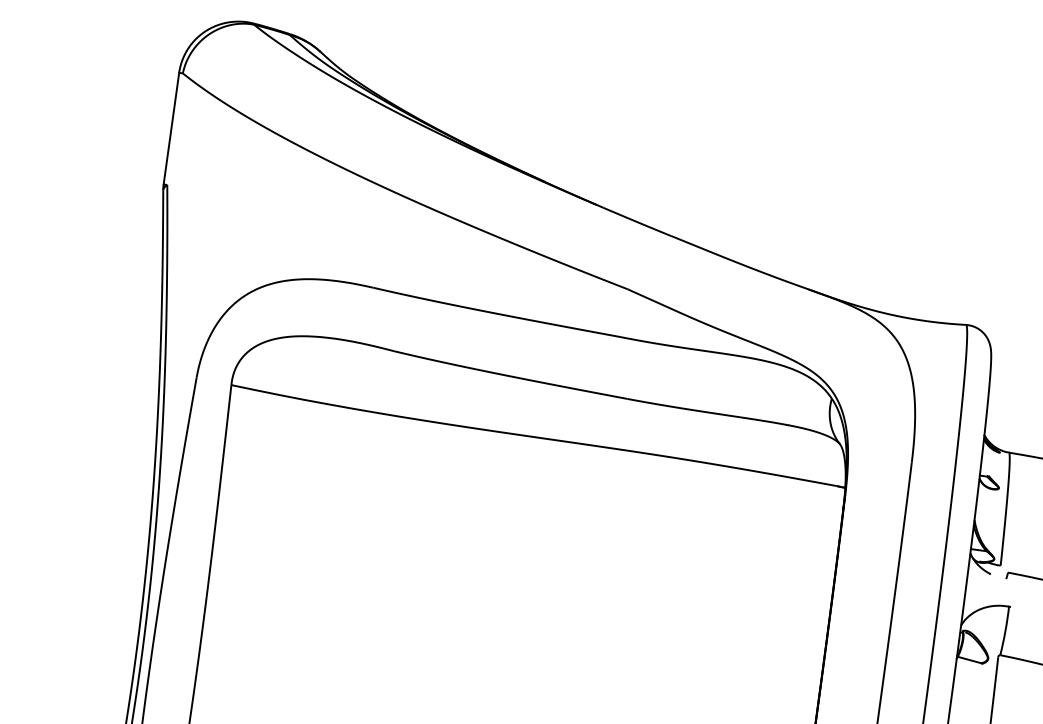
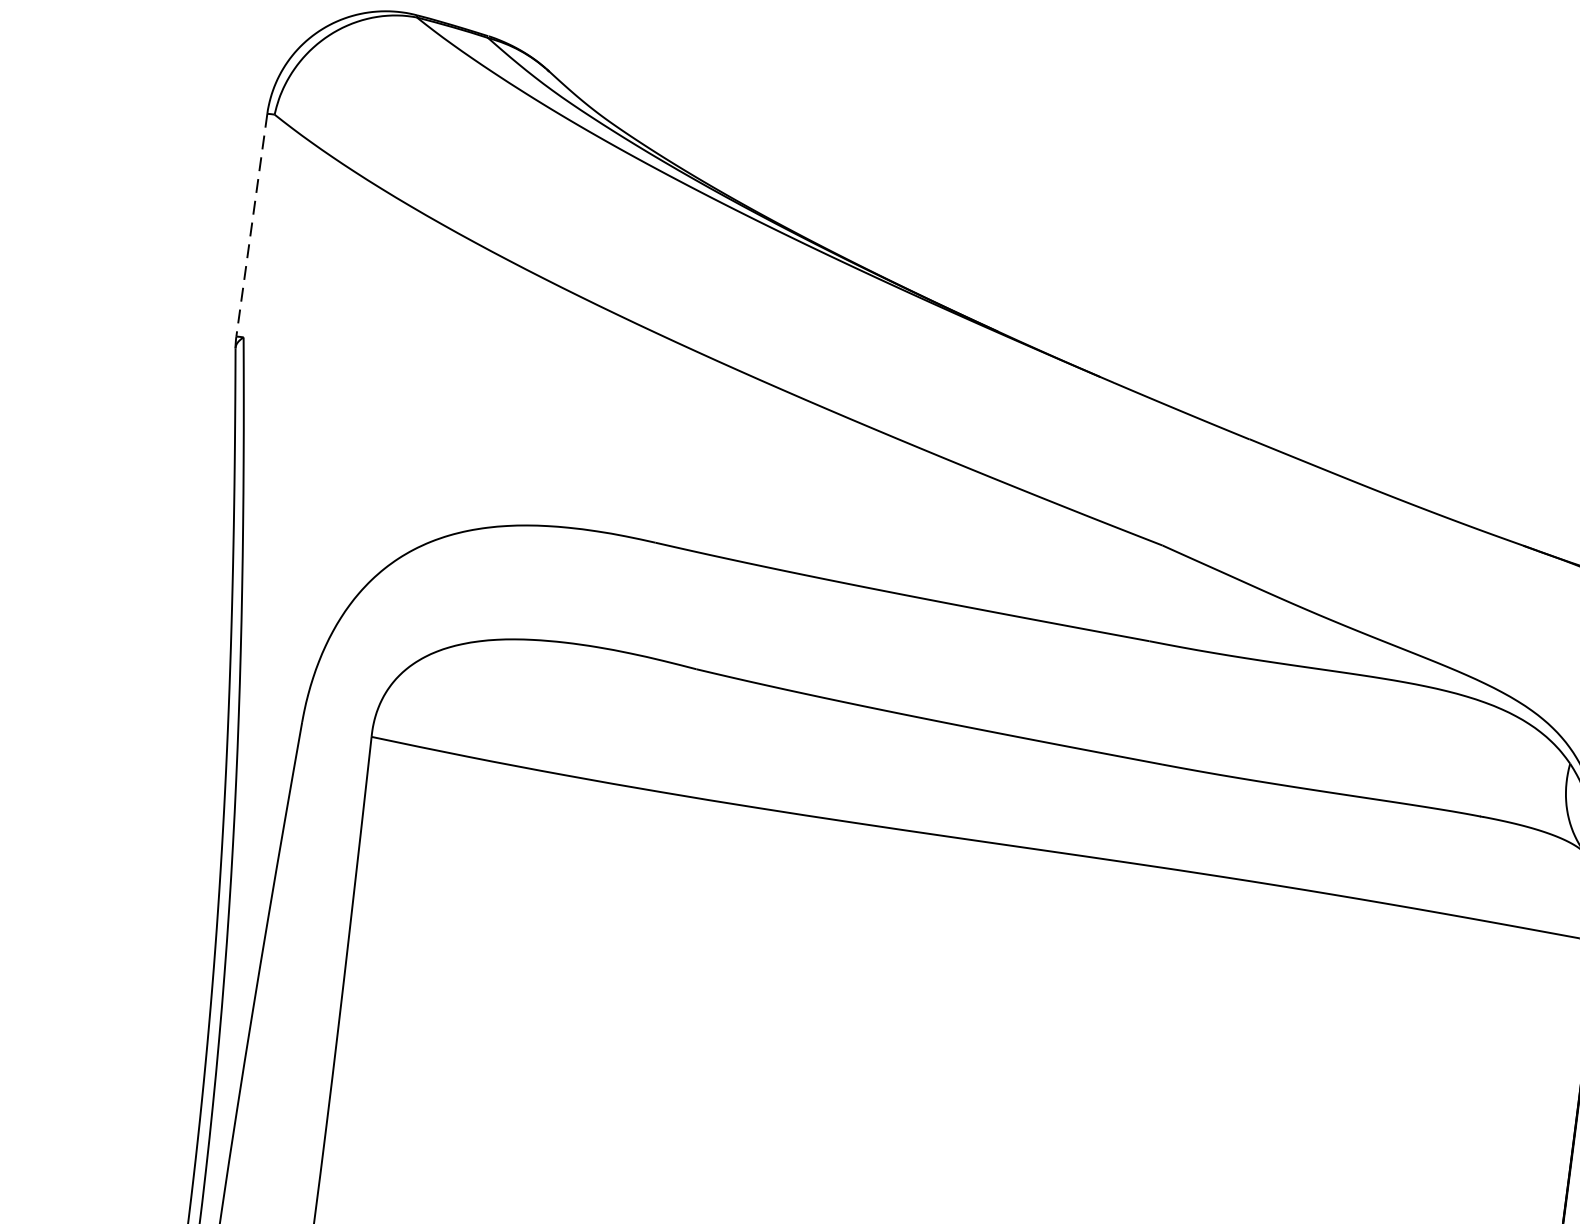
line: (171, 129) -> (252, 226), solid -> dashed

